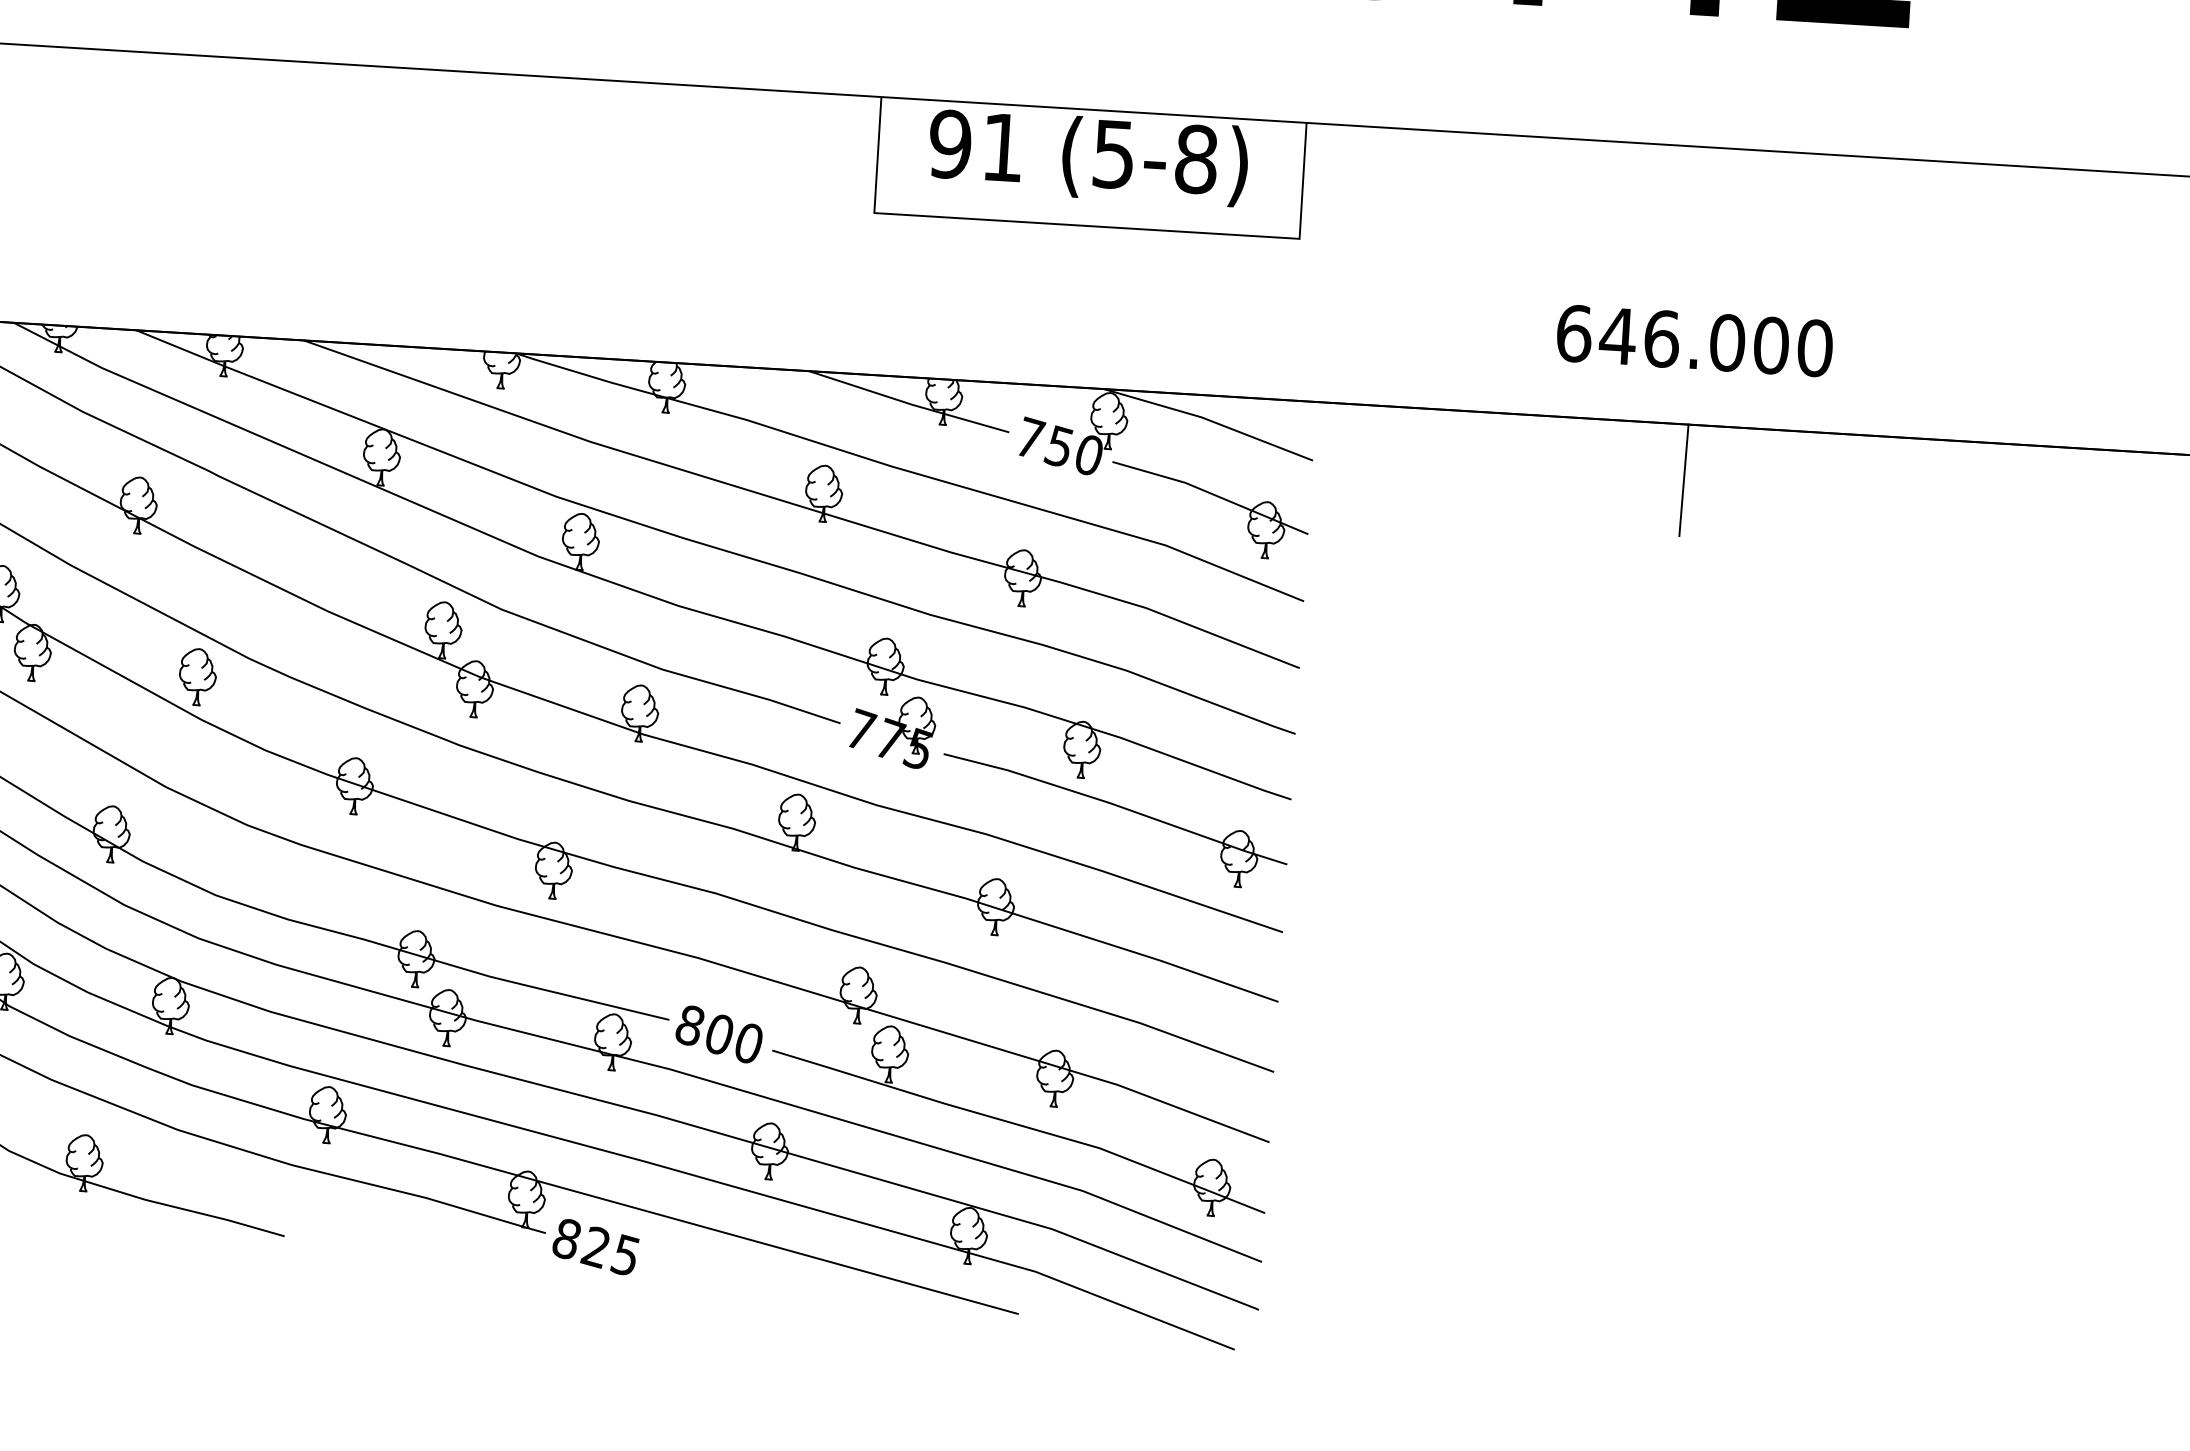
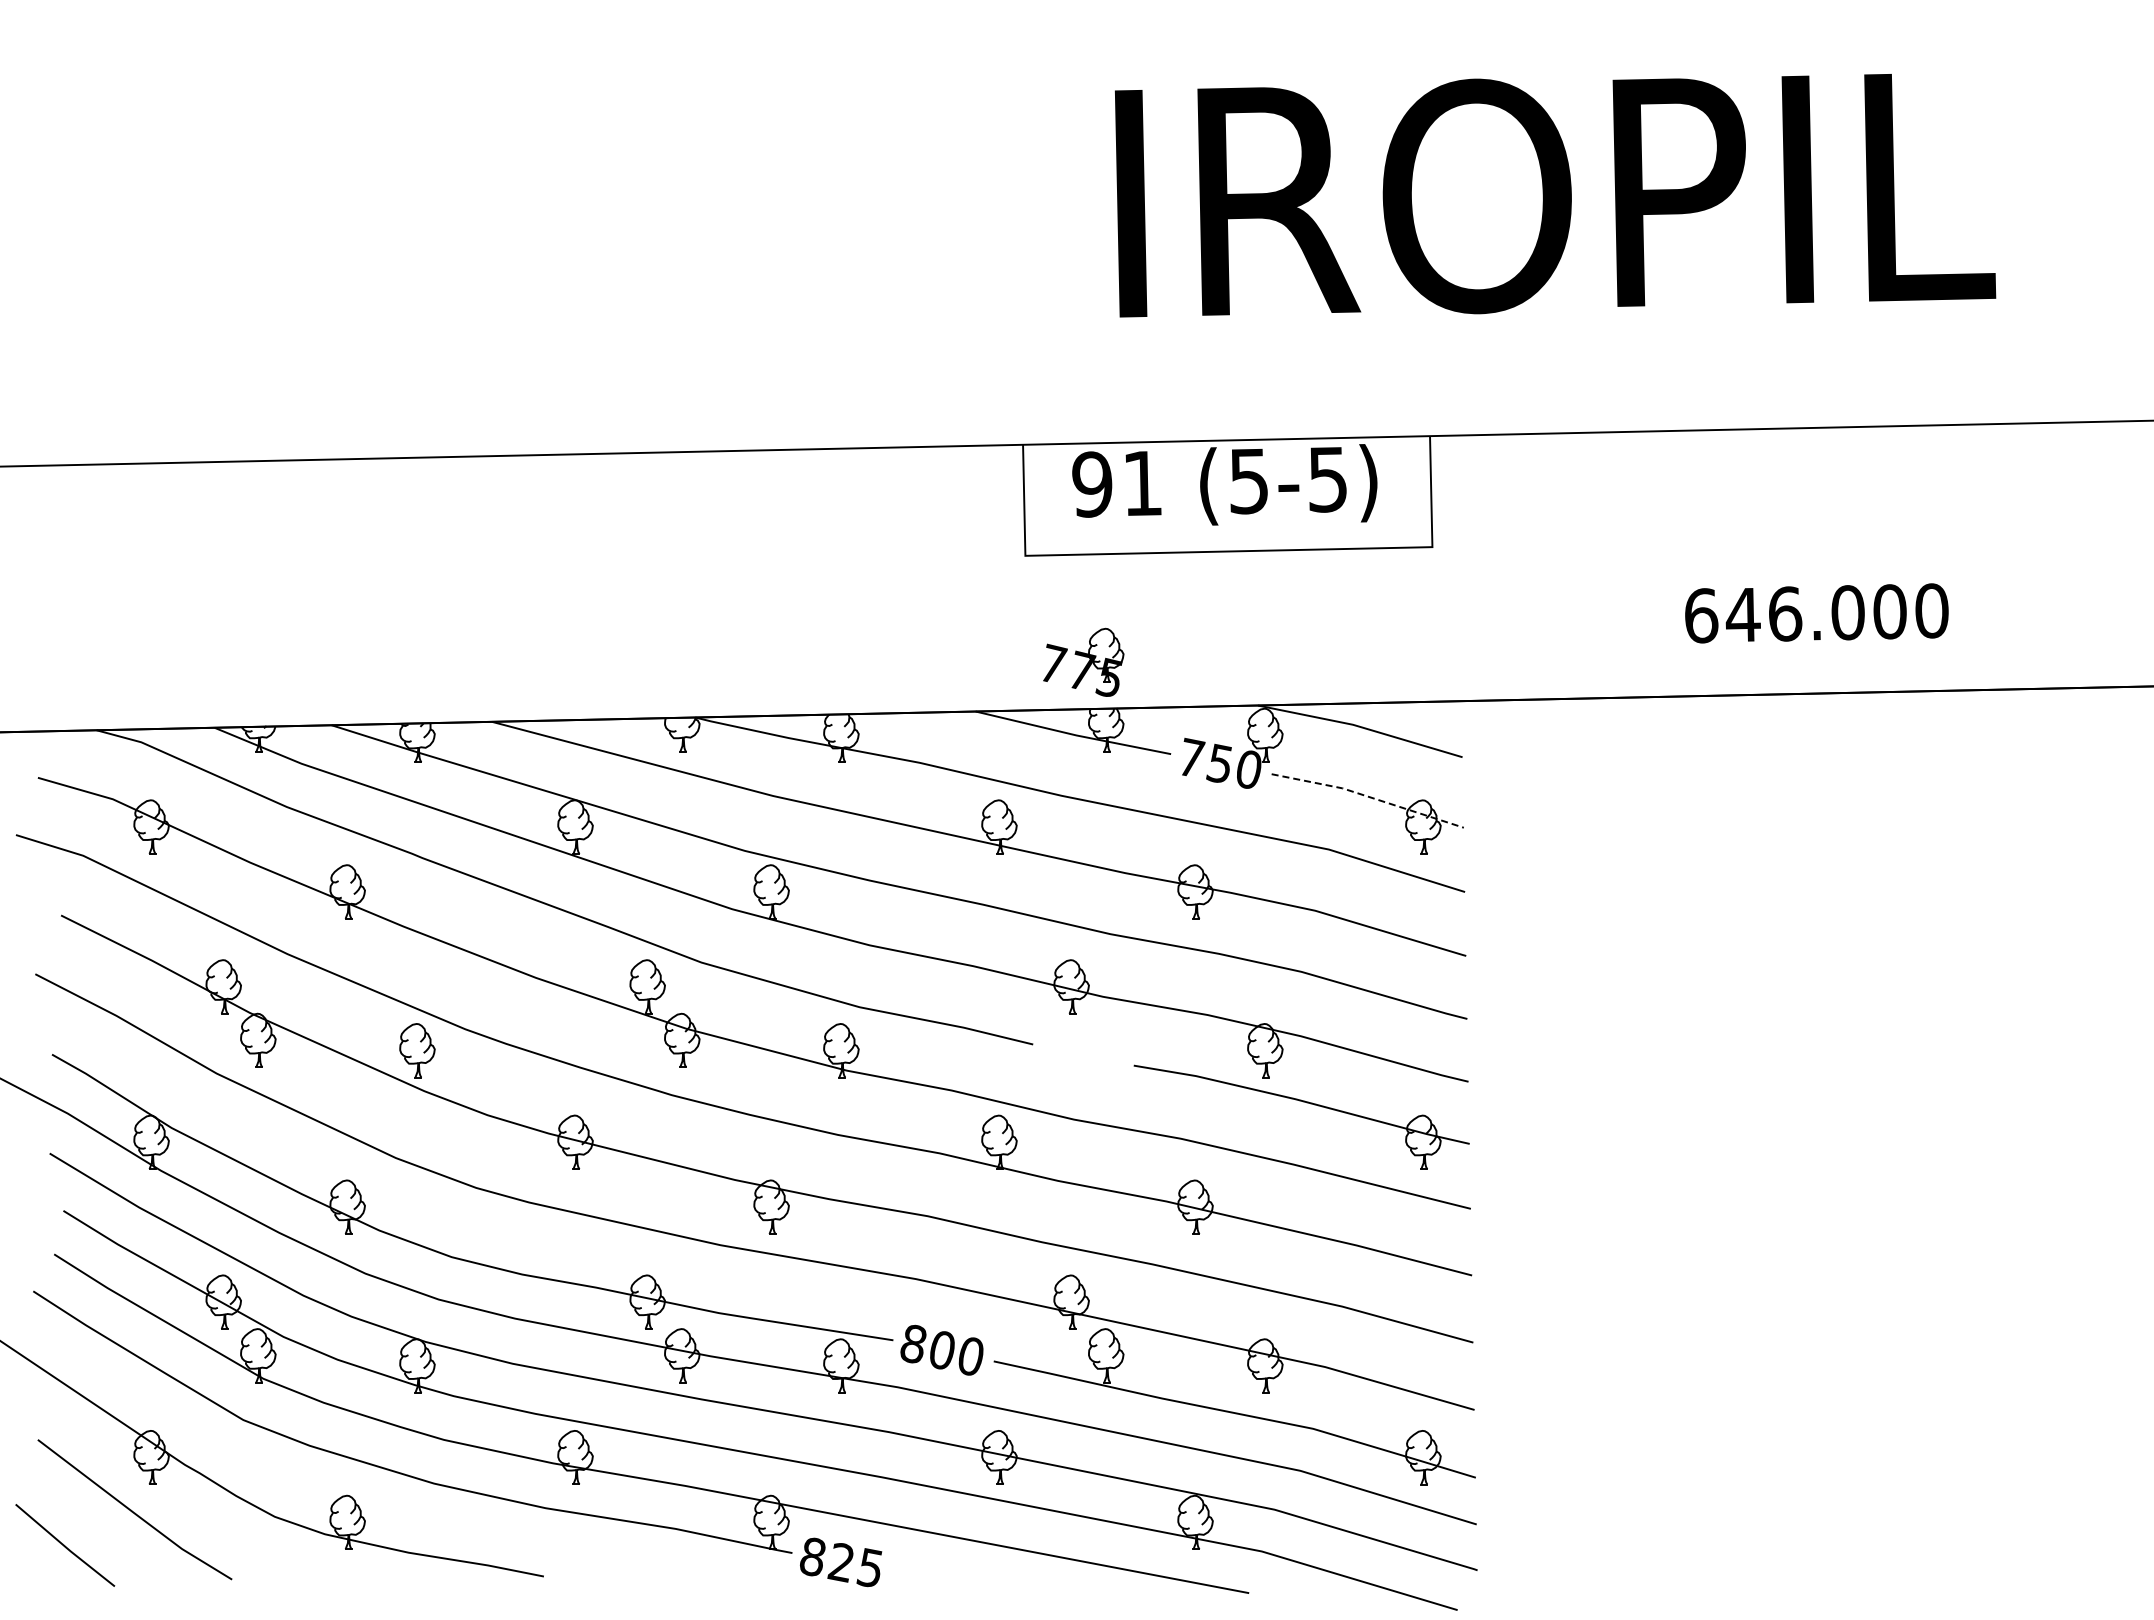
text: (1197, 159) -> (1328, 479), (5-8) -> (5-5)
line: (1684, 479) -> (1817, 746), removed
line: (1211, 493) -> (1368, 796), solid -> dashed
part: (892, 729) -> (1083, 661), moved

